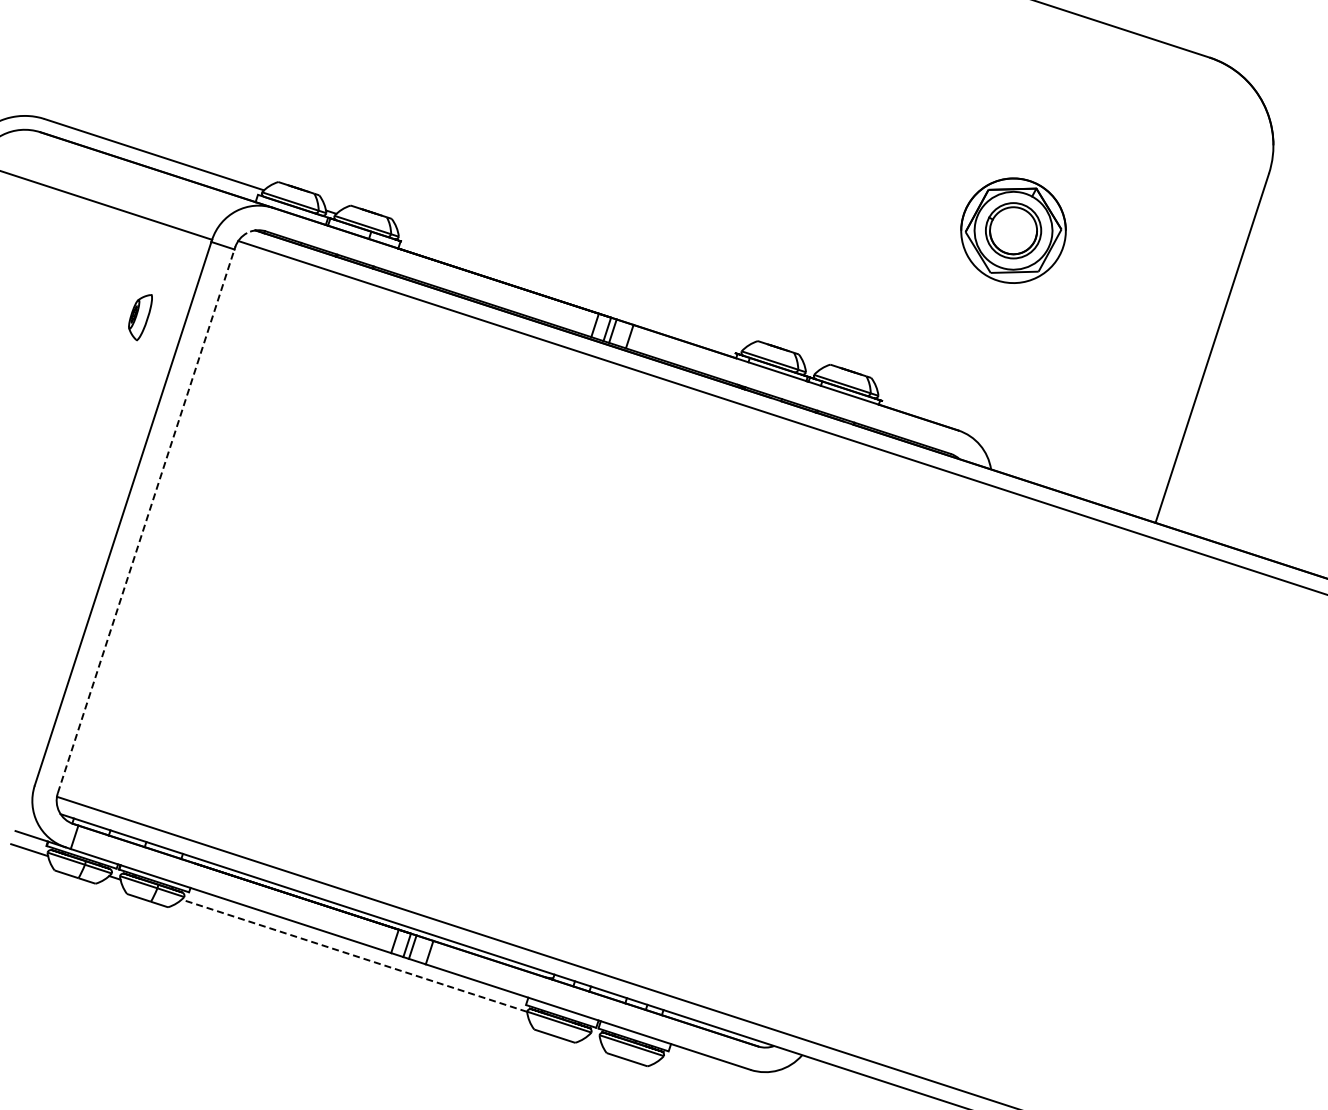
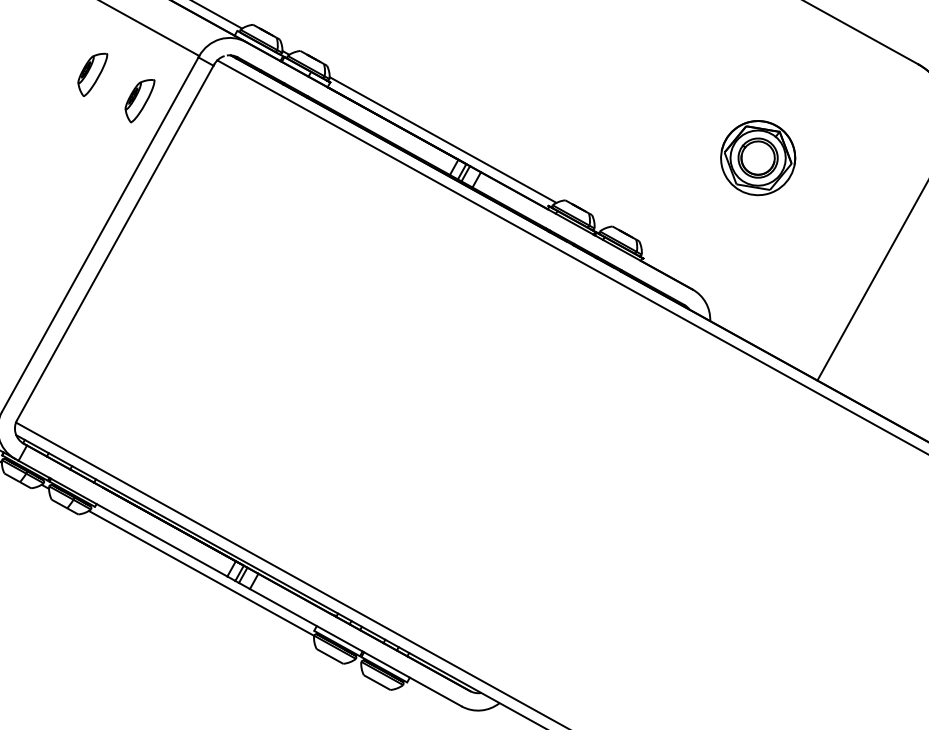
line: (572, 290) -> (443, 140), added
part: (67, 294) -> (91, 74), added
part: (140, 317) -> (138, 100), size x1.43
line: (146, 521) -> (115, 243), dashed -> solid
line: (354, 955) -> (201, 573), dashed -> solid

